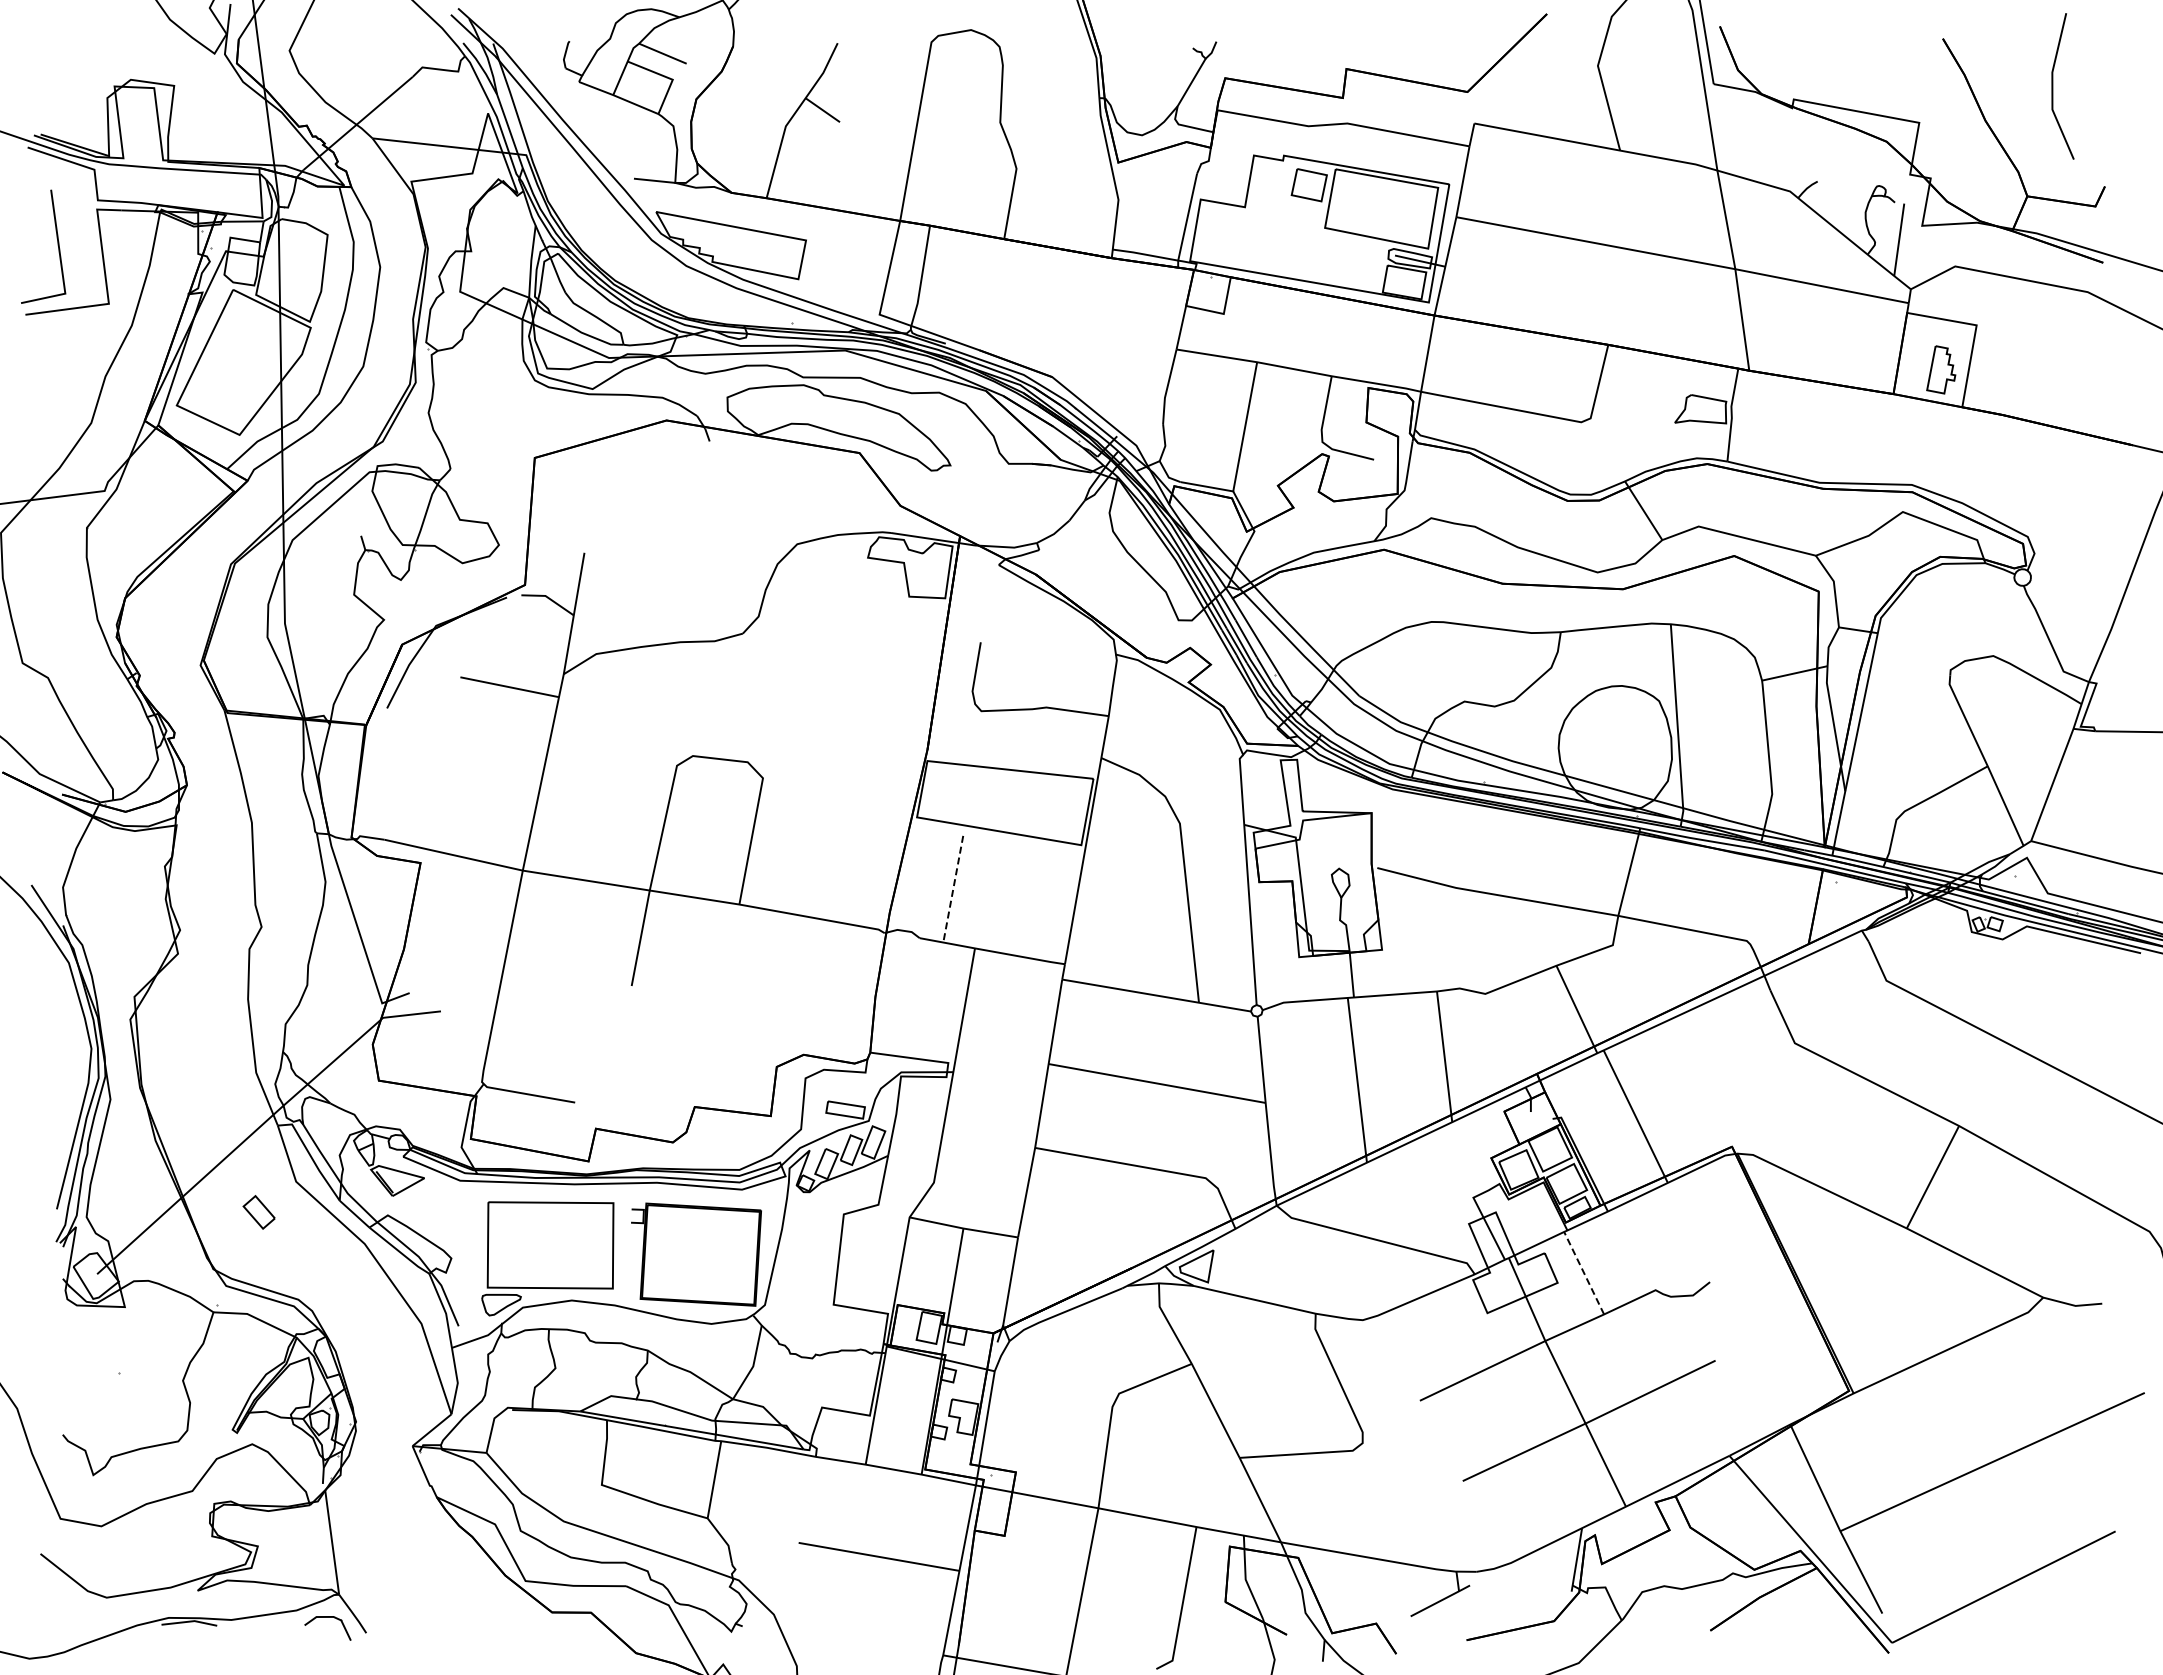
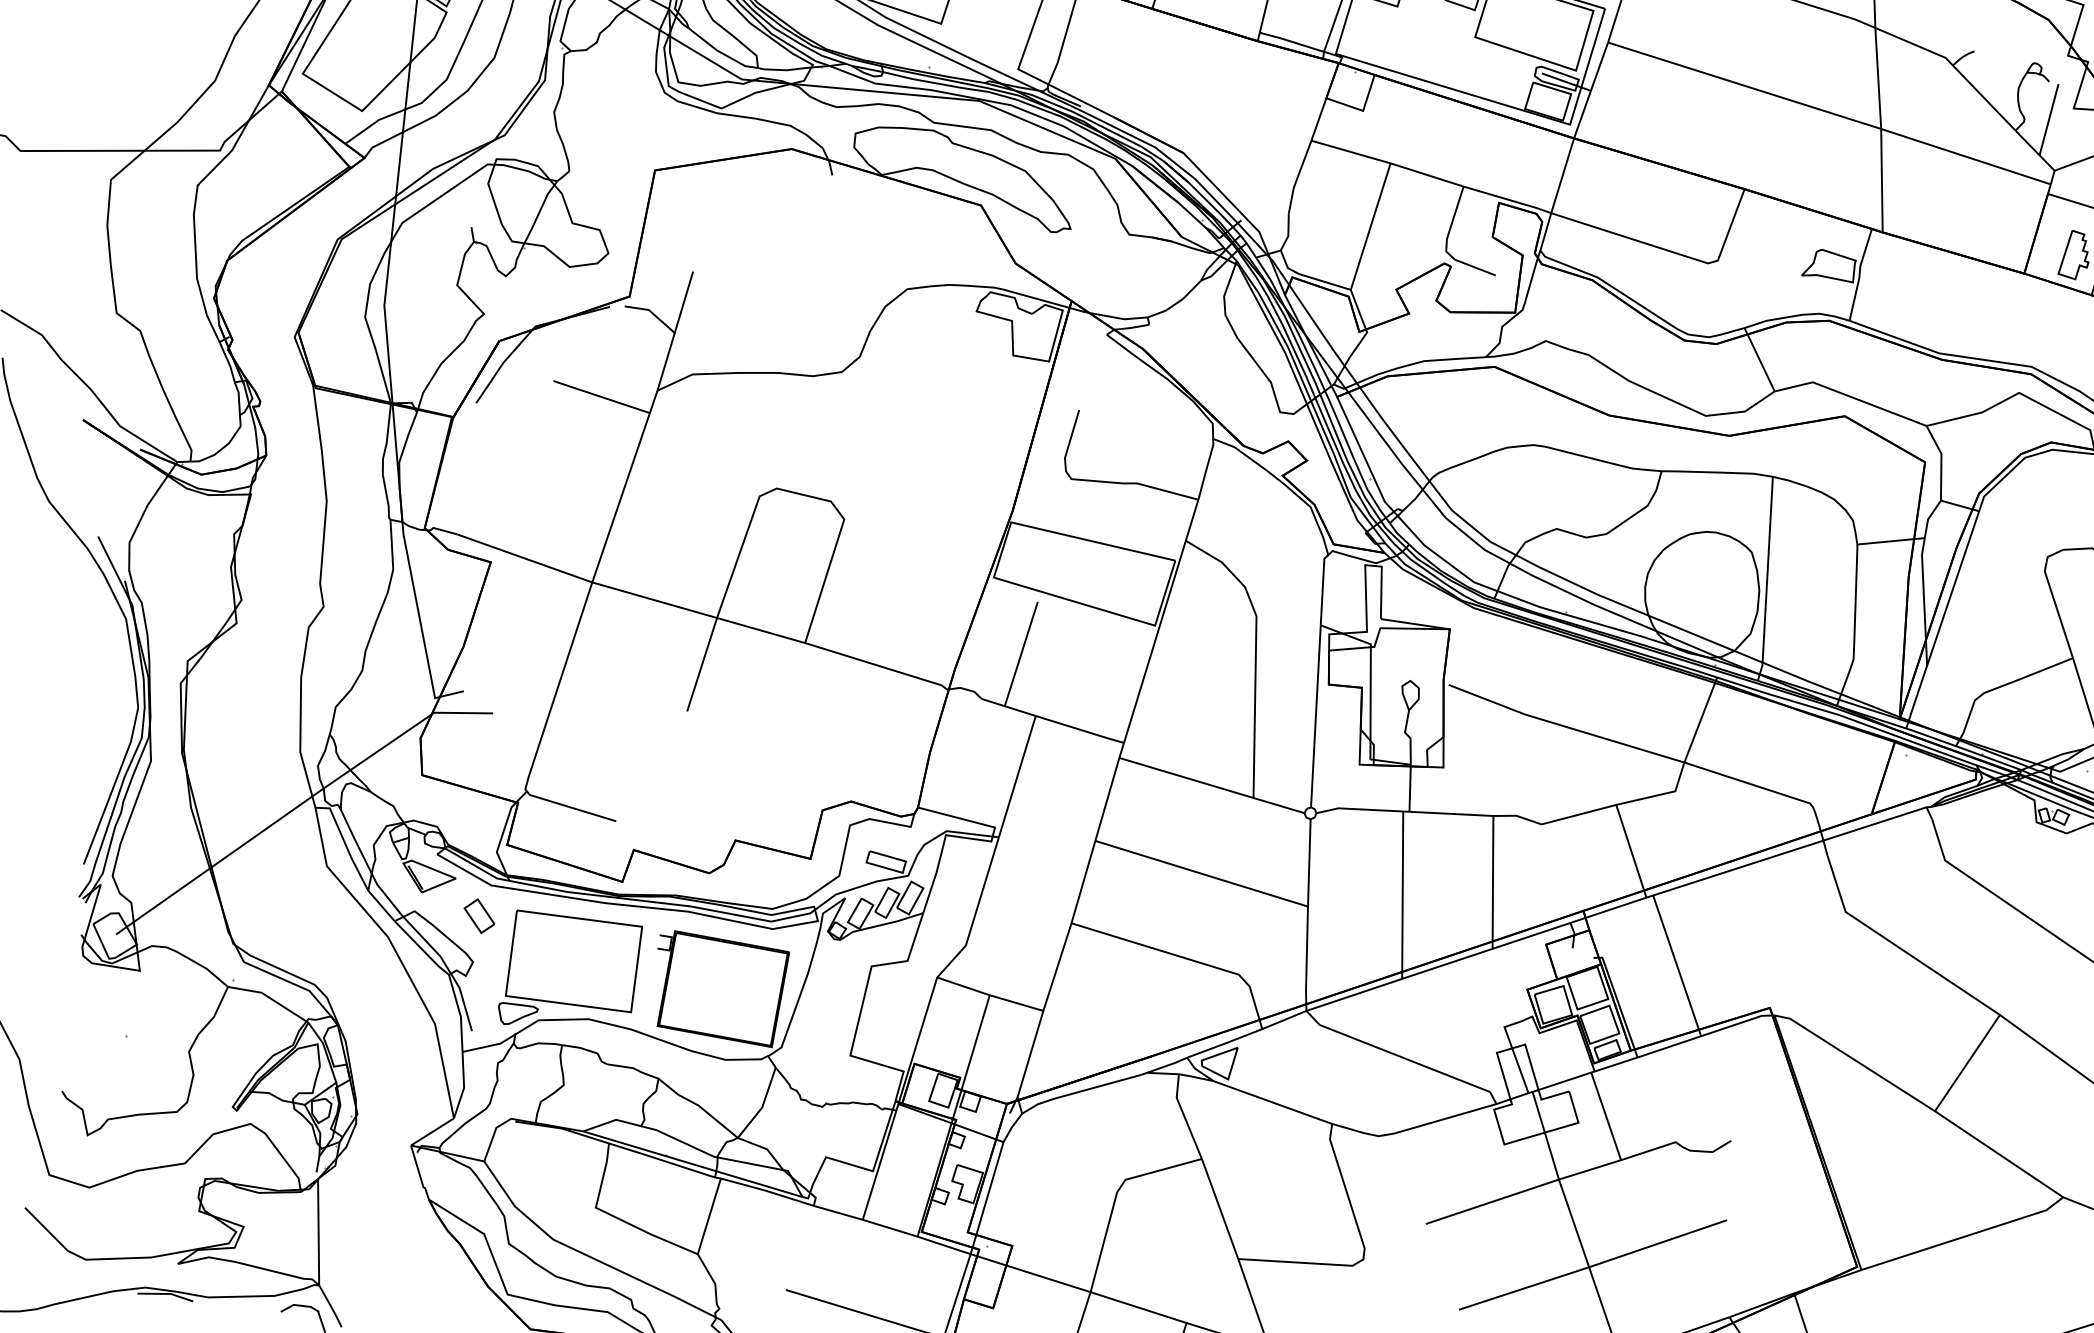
line: (953, 889) -> (1021, 654), dashed -> solid
part: (258, 1212) -> (478, 916), moved
line: (1584, 1273) -> (1606, 1116), dashed -> solid

